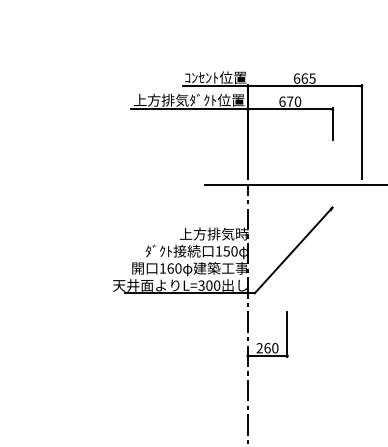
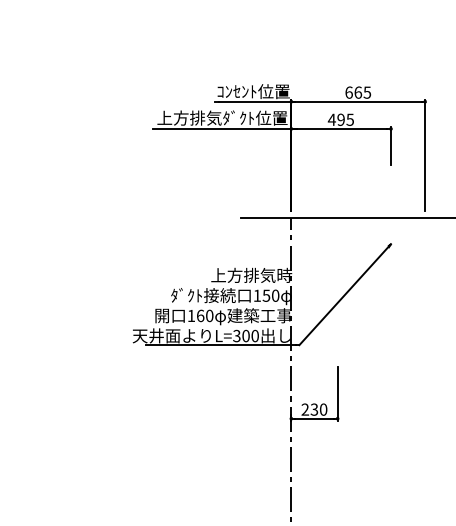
text: (289, 101) -> (340, 119), 670 -> 495
text: (267, 348) -> (314, 409), 260 -> 230

